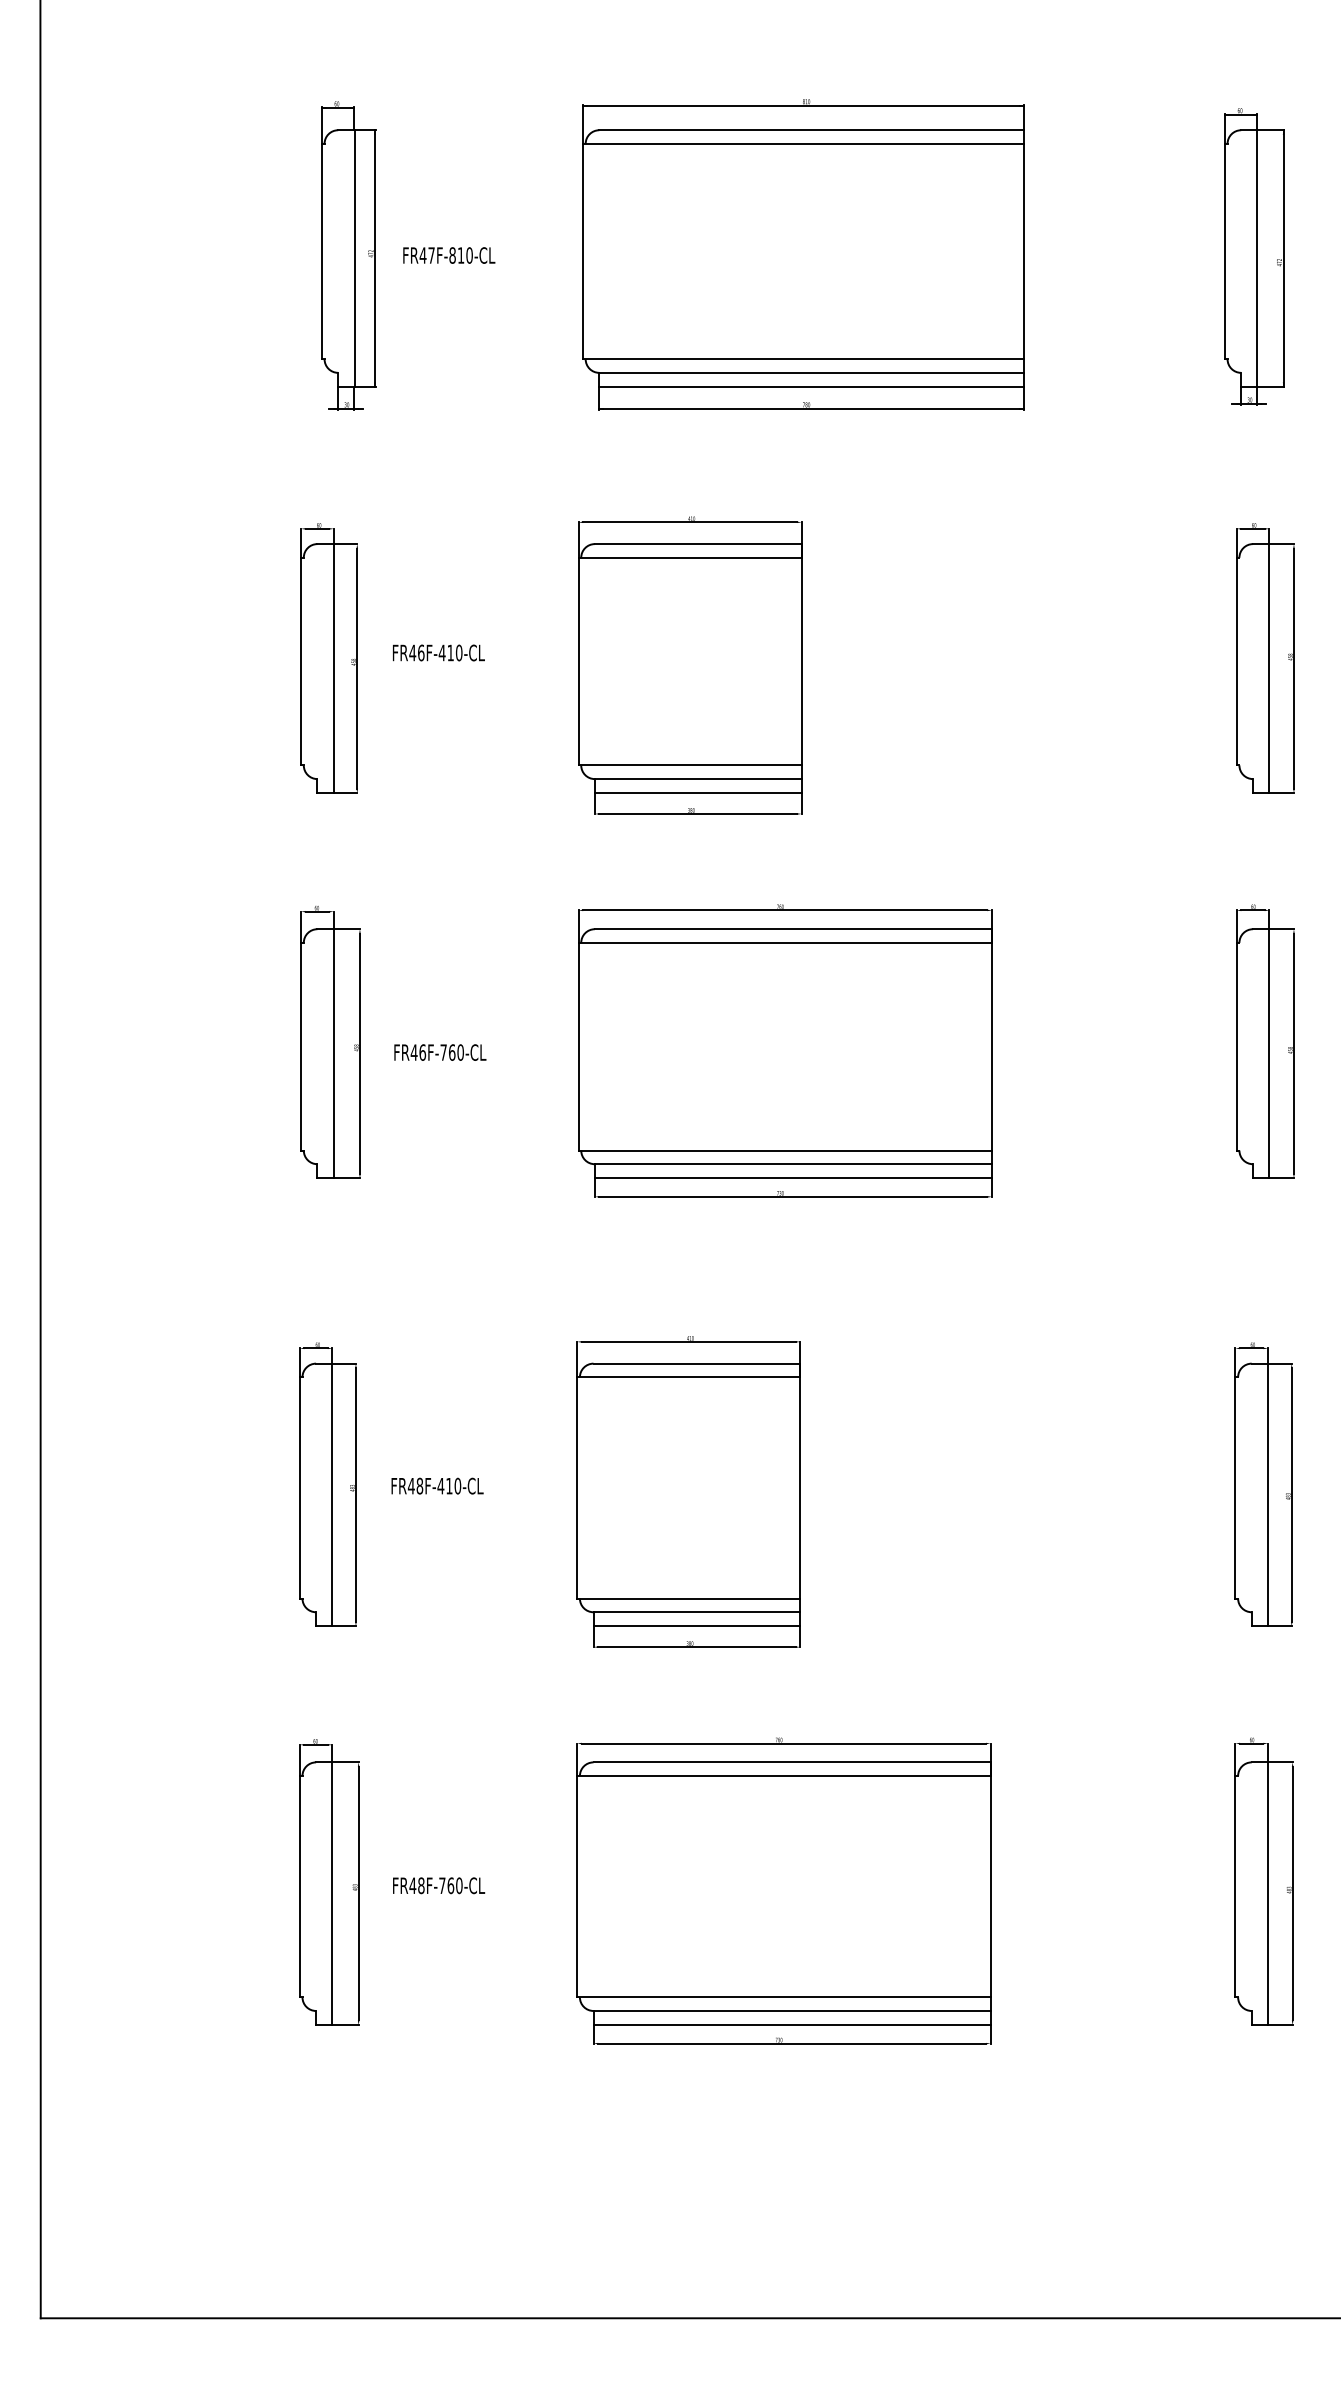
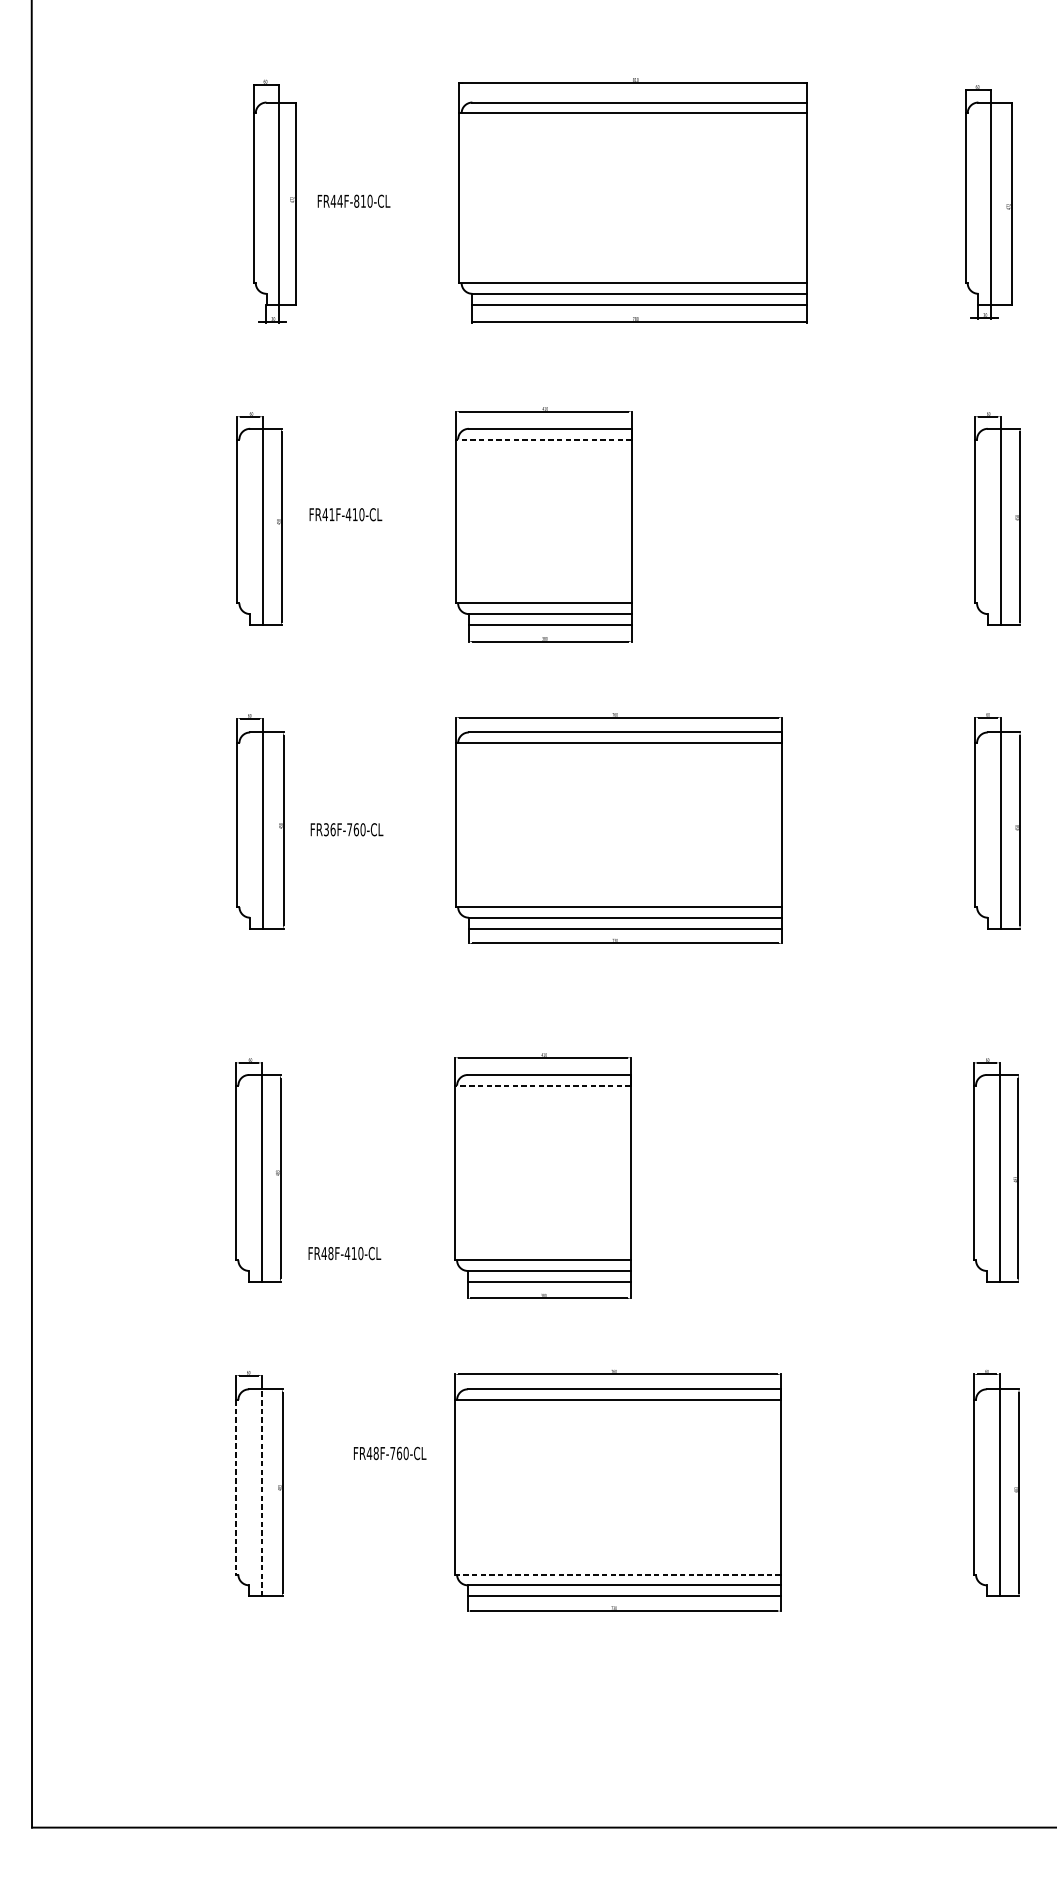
text: (431, 255) -> (340, 201), FR47F-810-CL -> FR44F-810-CL
line: (690, 557) -> (544, 439), solid -> dashed
text: (421, 652) -> (332, 514), FR46F-410-CL -> FR41F-410-CL
text: (413, 1052) -> (325, 829), FR46F-760-CL -> FR36F-760-CL
line: (688, 1377) -> (542, 1085), solid -> dashed
text: (437, 1485) -> (344, 1253), moved
text: (439, 1885) -> (390, 1453), moved
line: (299, 1886) -> (236, 1487), solid -> dashed
line: (332, 1893) -> (262, 1492), solid -> dashed
line: (783, 1997) -> (617, 1574), solid -> dashed

